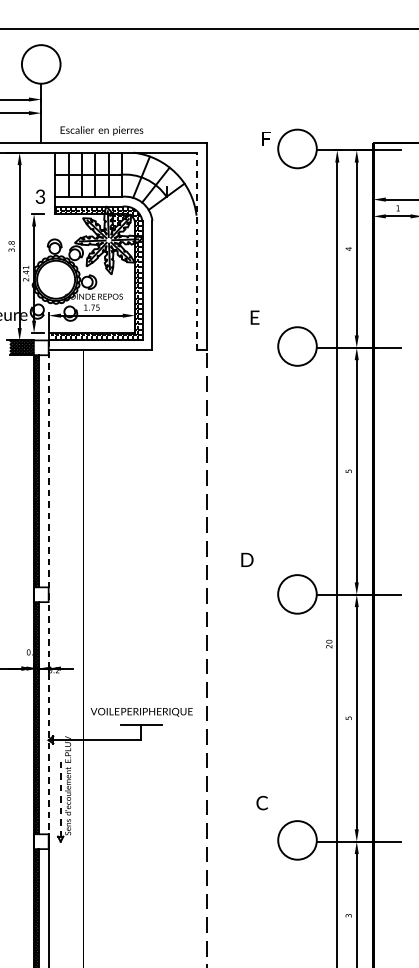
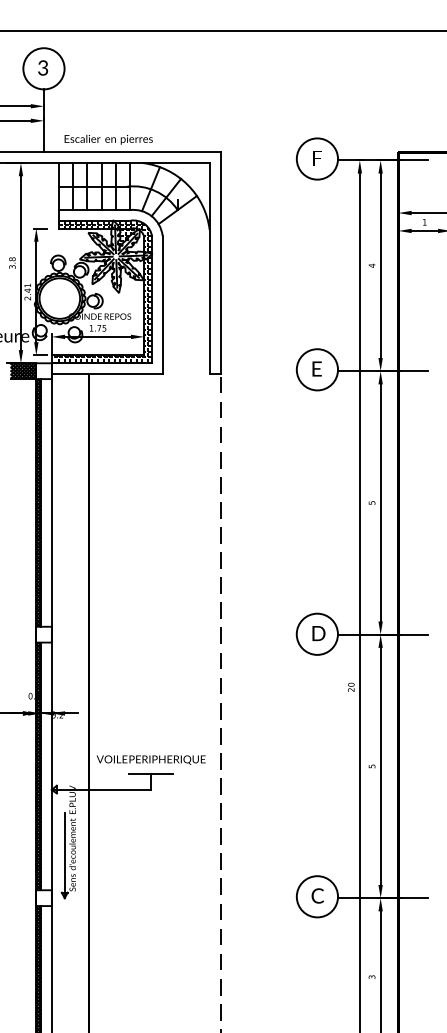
text: (266, 139) -> (317, 158), moved
text: (40, 196) -> (43, 67), moved
line: (196, 250) -> (209, 267), dashed -> solid
text: (254, 317) -> (316, 368), moved
text: (246, 559) -> (318, 633), moved
line: (48, 588) -> (51, 627), dashed -> solid
line: (60, 801) -> (64, 855), dashed -> solid
text: (261, 802) -> (317, 895), moved

